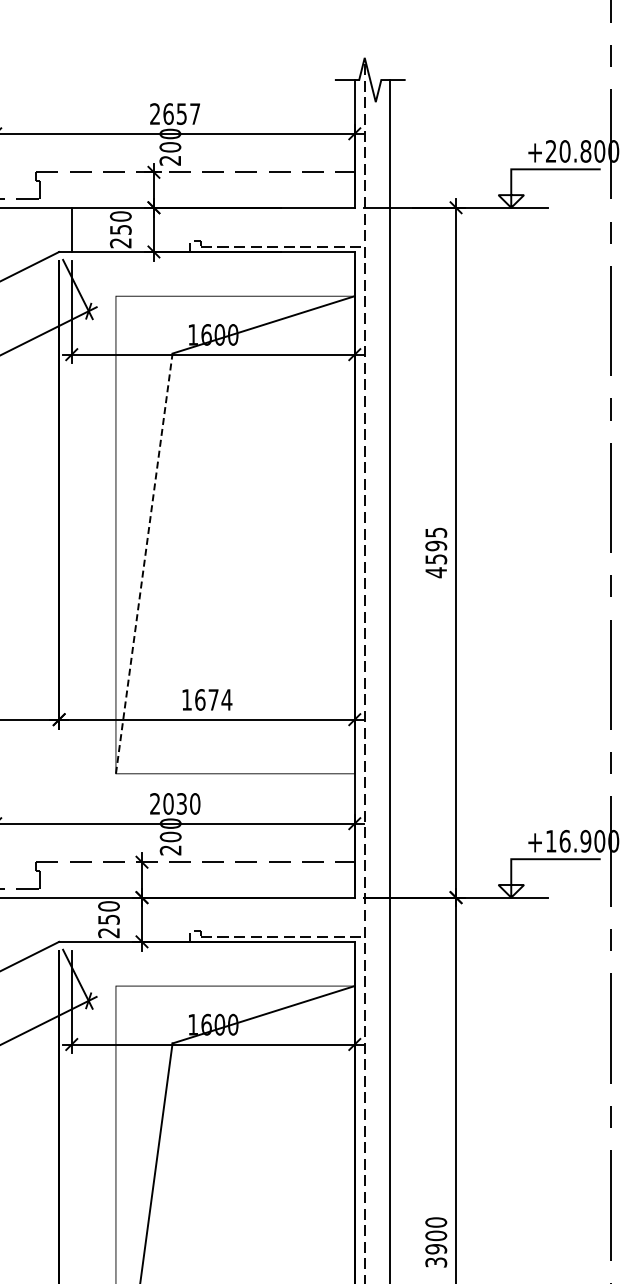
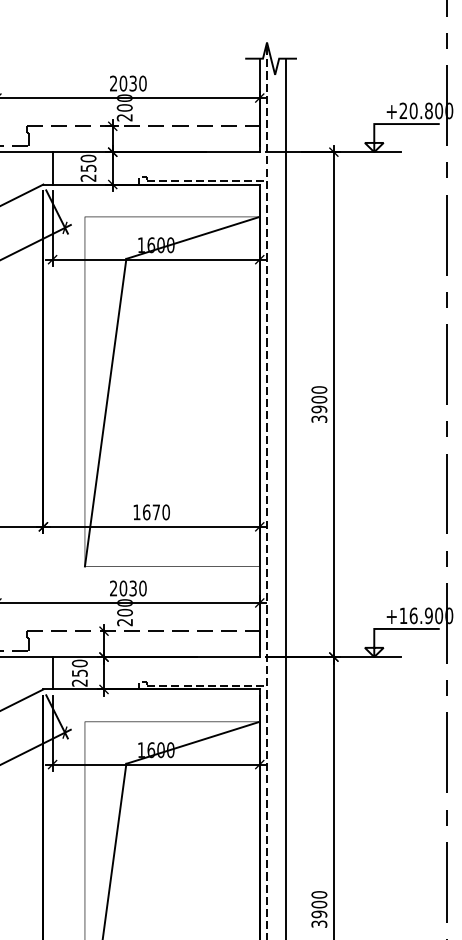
text: (181, 113) -> (132, 83), 2657 -> 2030
text: (436, 552) -> (319, 404), 4595 -> 3900
line: (144, 563) -> (105, 412), dashed -> solid
text: (226, 699) -> (165, 512), 1674 -> 1670
line: (71, 919) -> (52, 673), added

